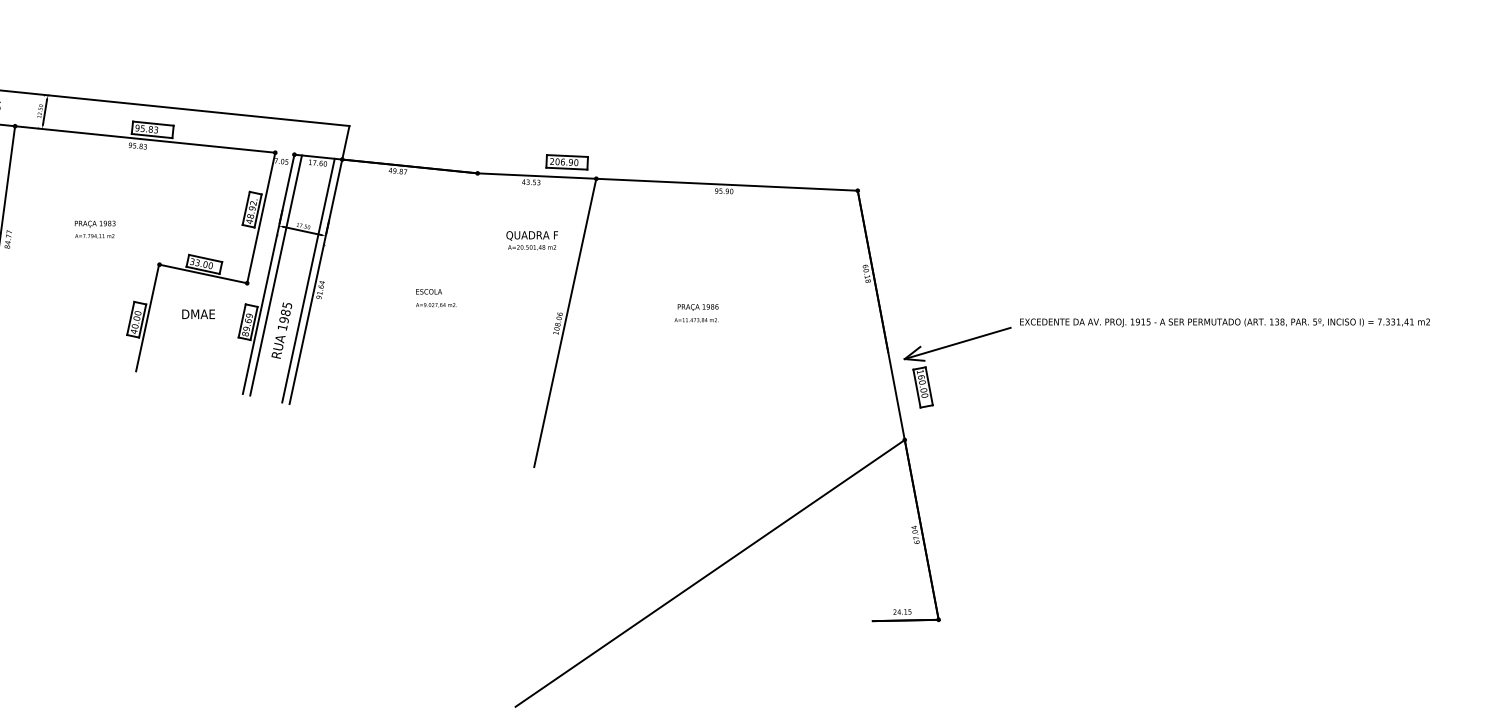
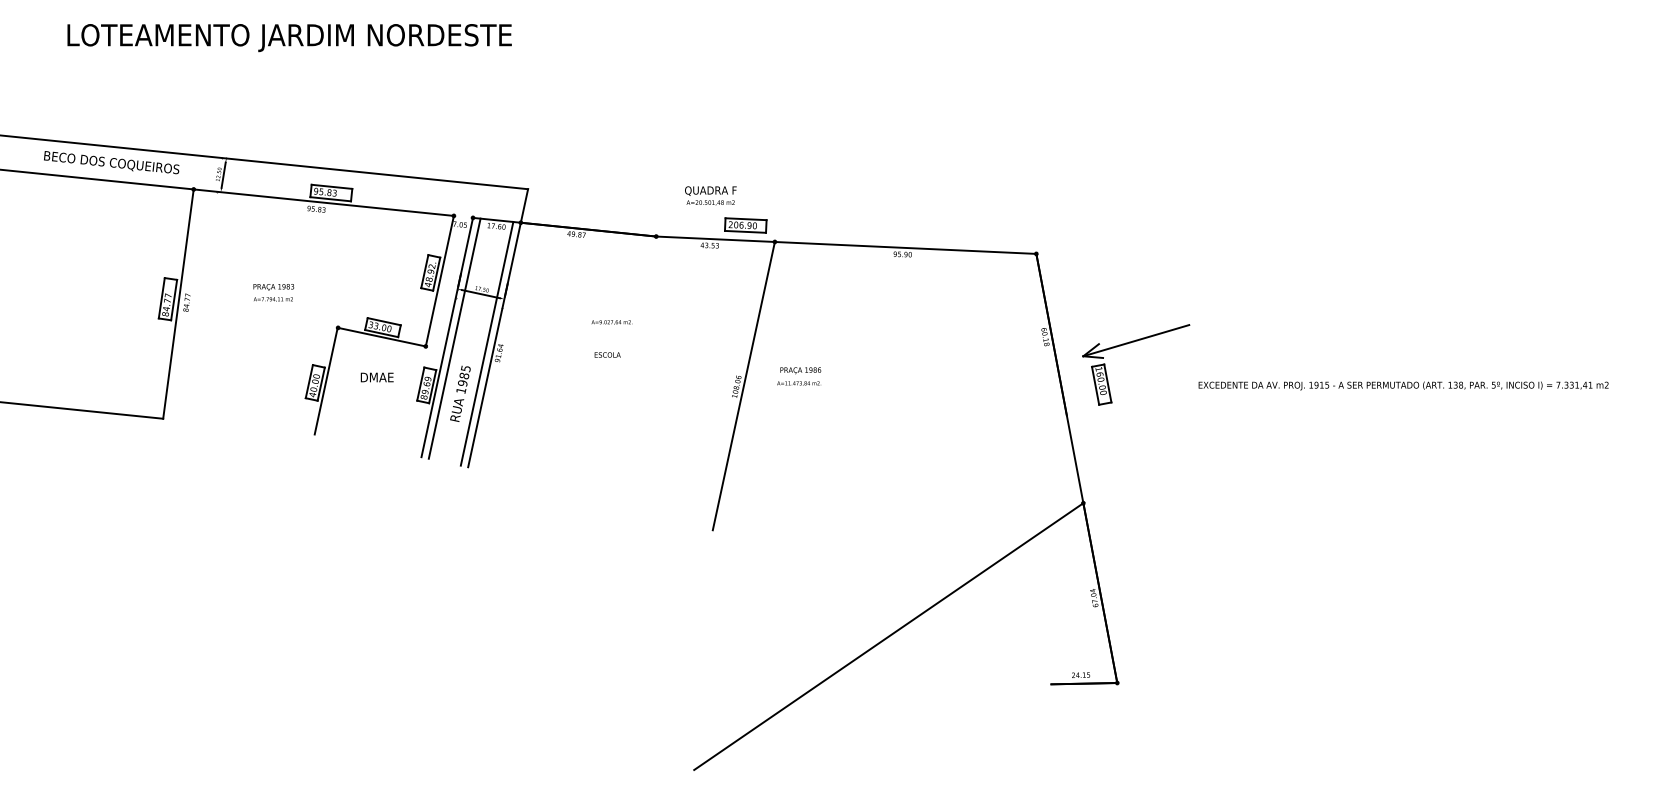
text: (531, 240) -> (710, 195), moved
text: (435, 305) -> (611, 322), moved
text: (696, 313) -> (799, 376), moved
part: (951, 346) -> (1130, 343), moved

